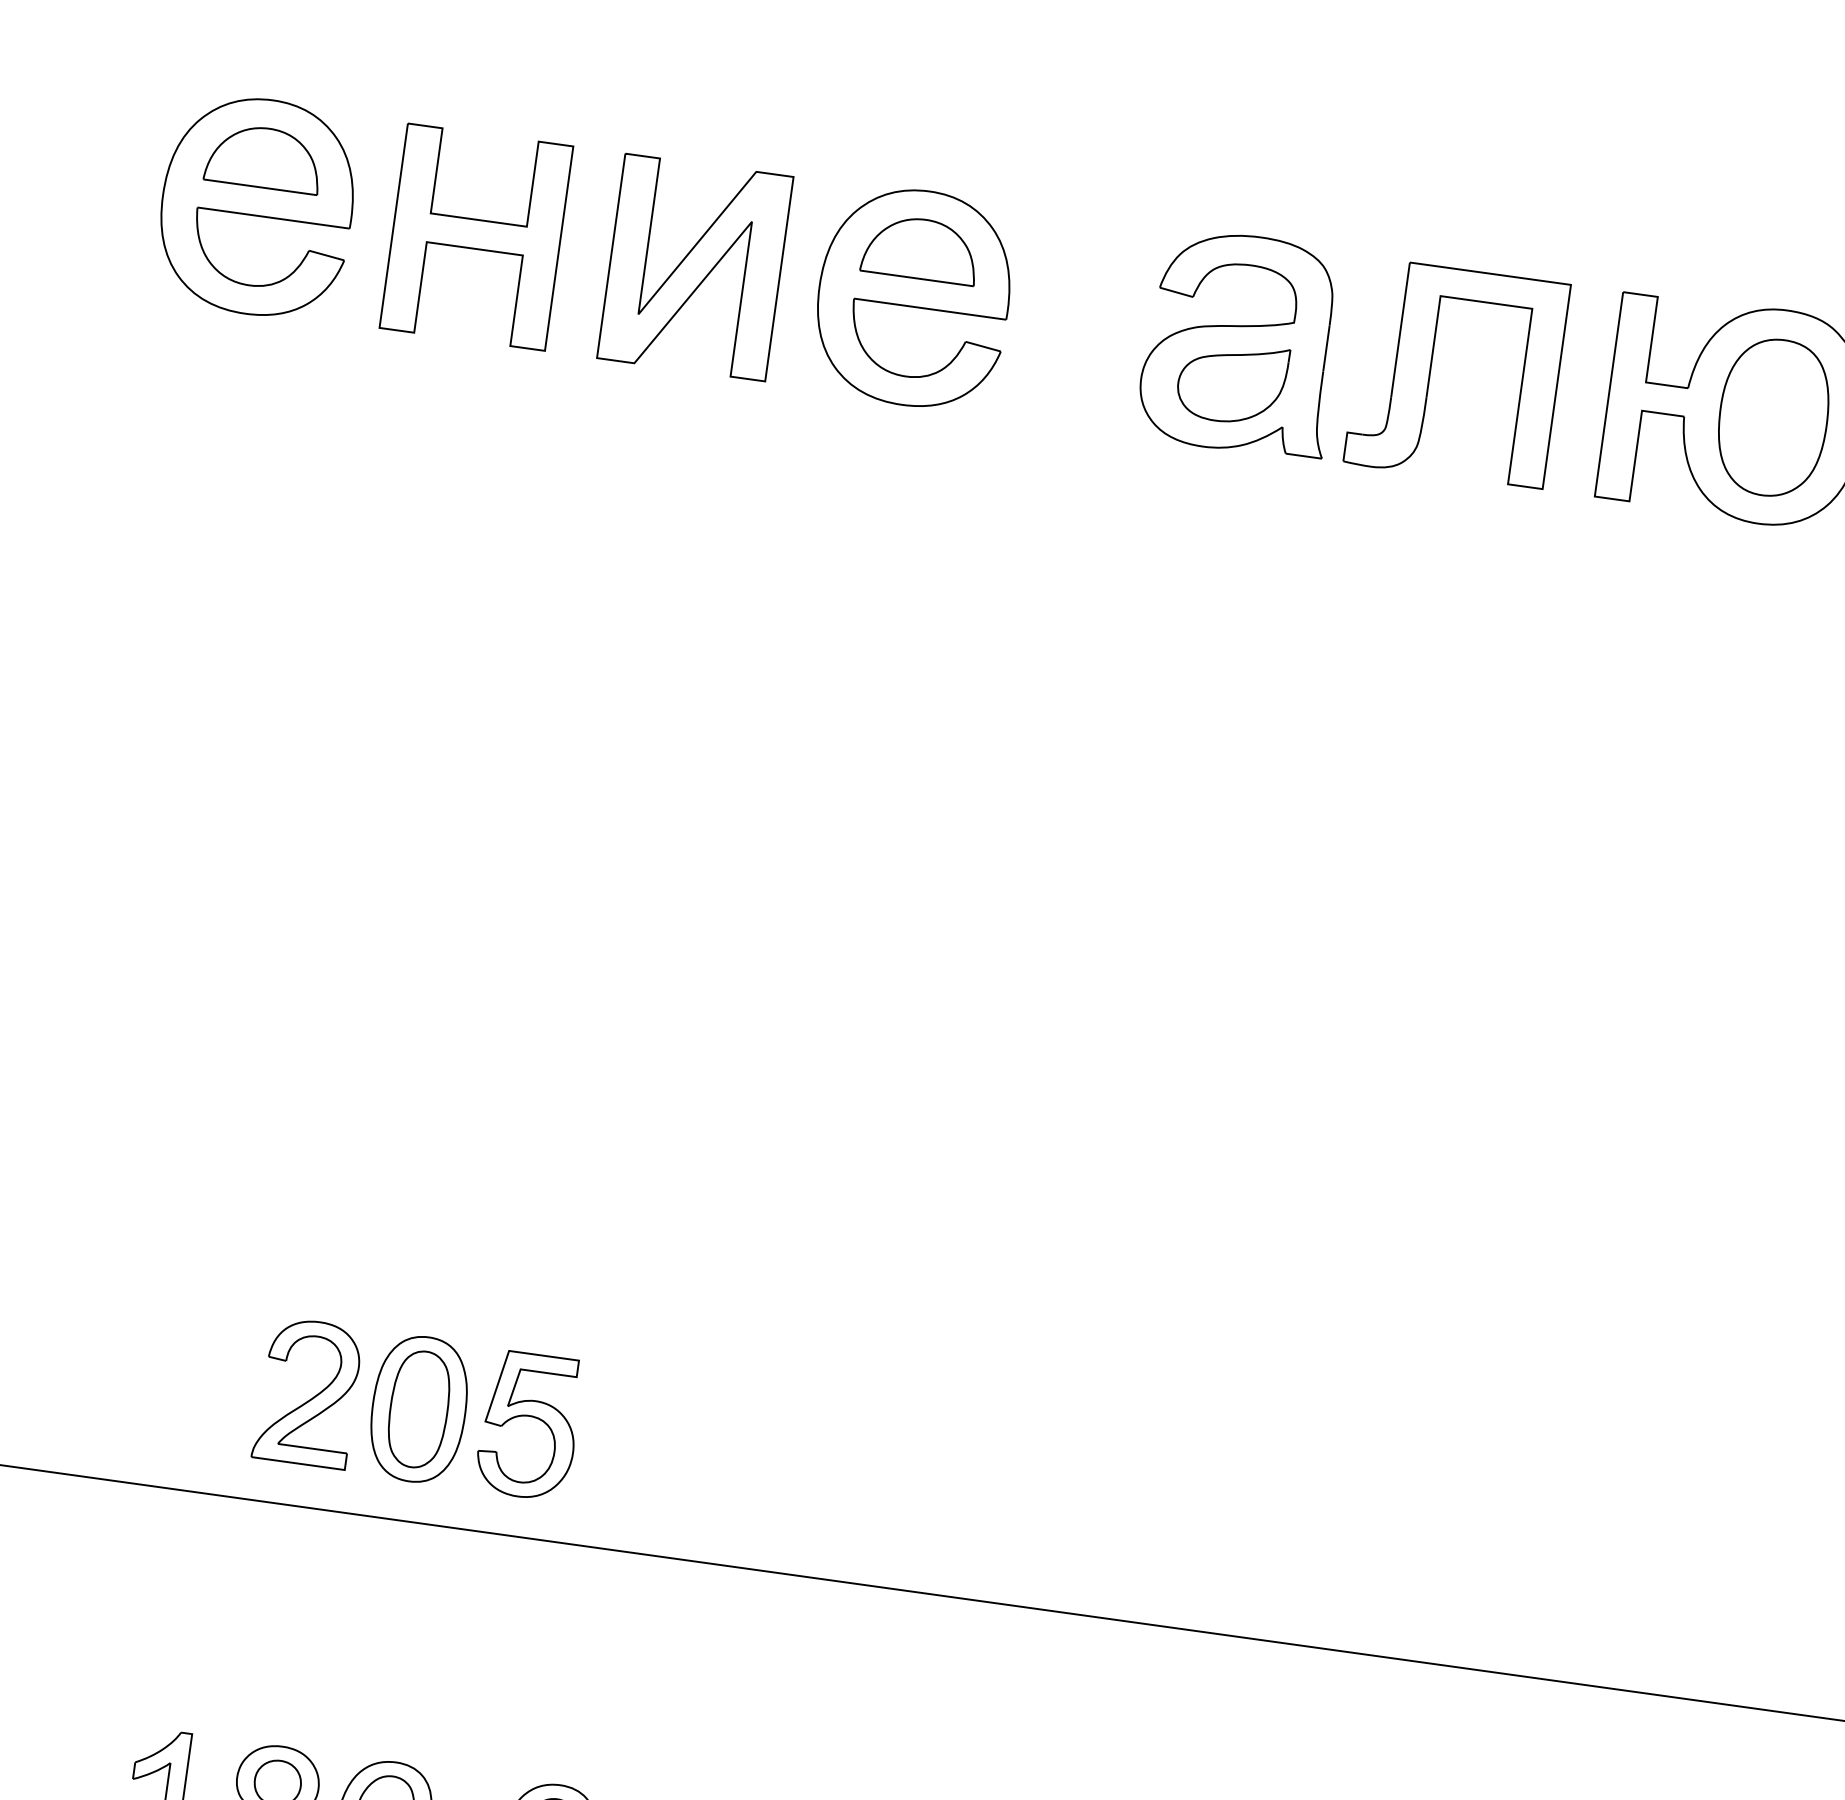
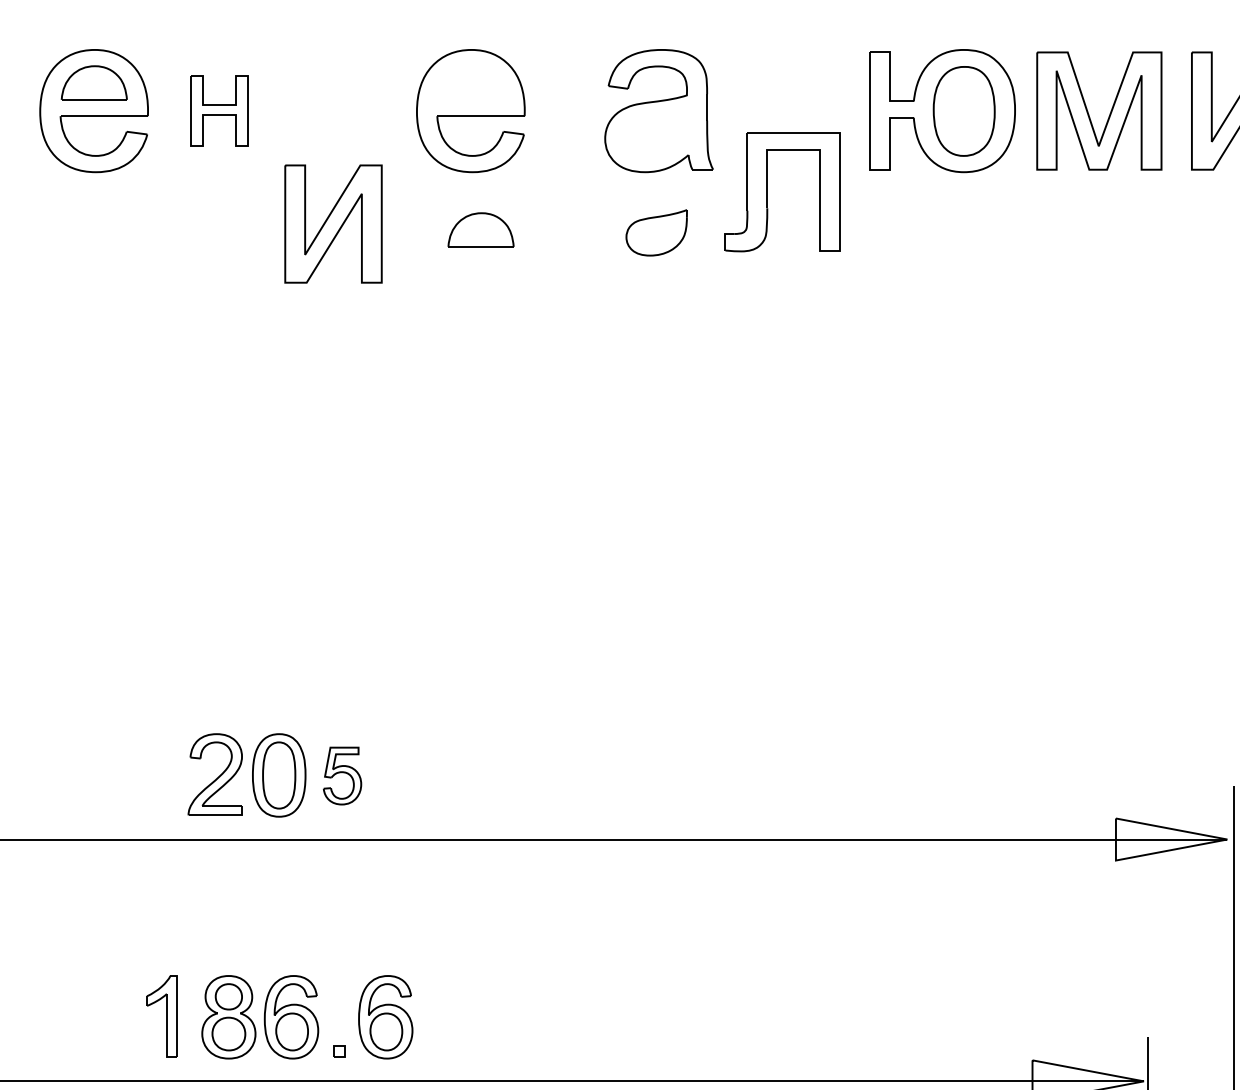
part: (475, 236) -> (219, 110), size x0.6
part: (920, 247) -> (480, 229), moved
part: (695, 266) -> (333, 223), moved
part: (1430, 370) -> (767, 192), moved
part: (1231, 381) -> (656, 232), moved
part: (529, 1424) -> (342, 775), size x0.7

